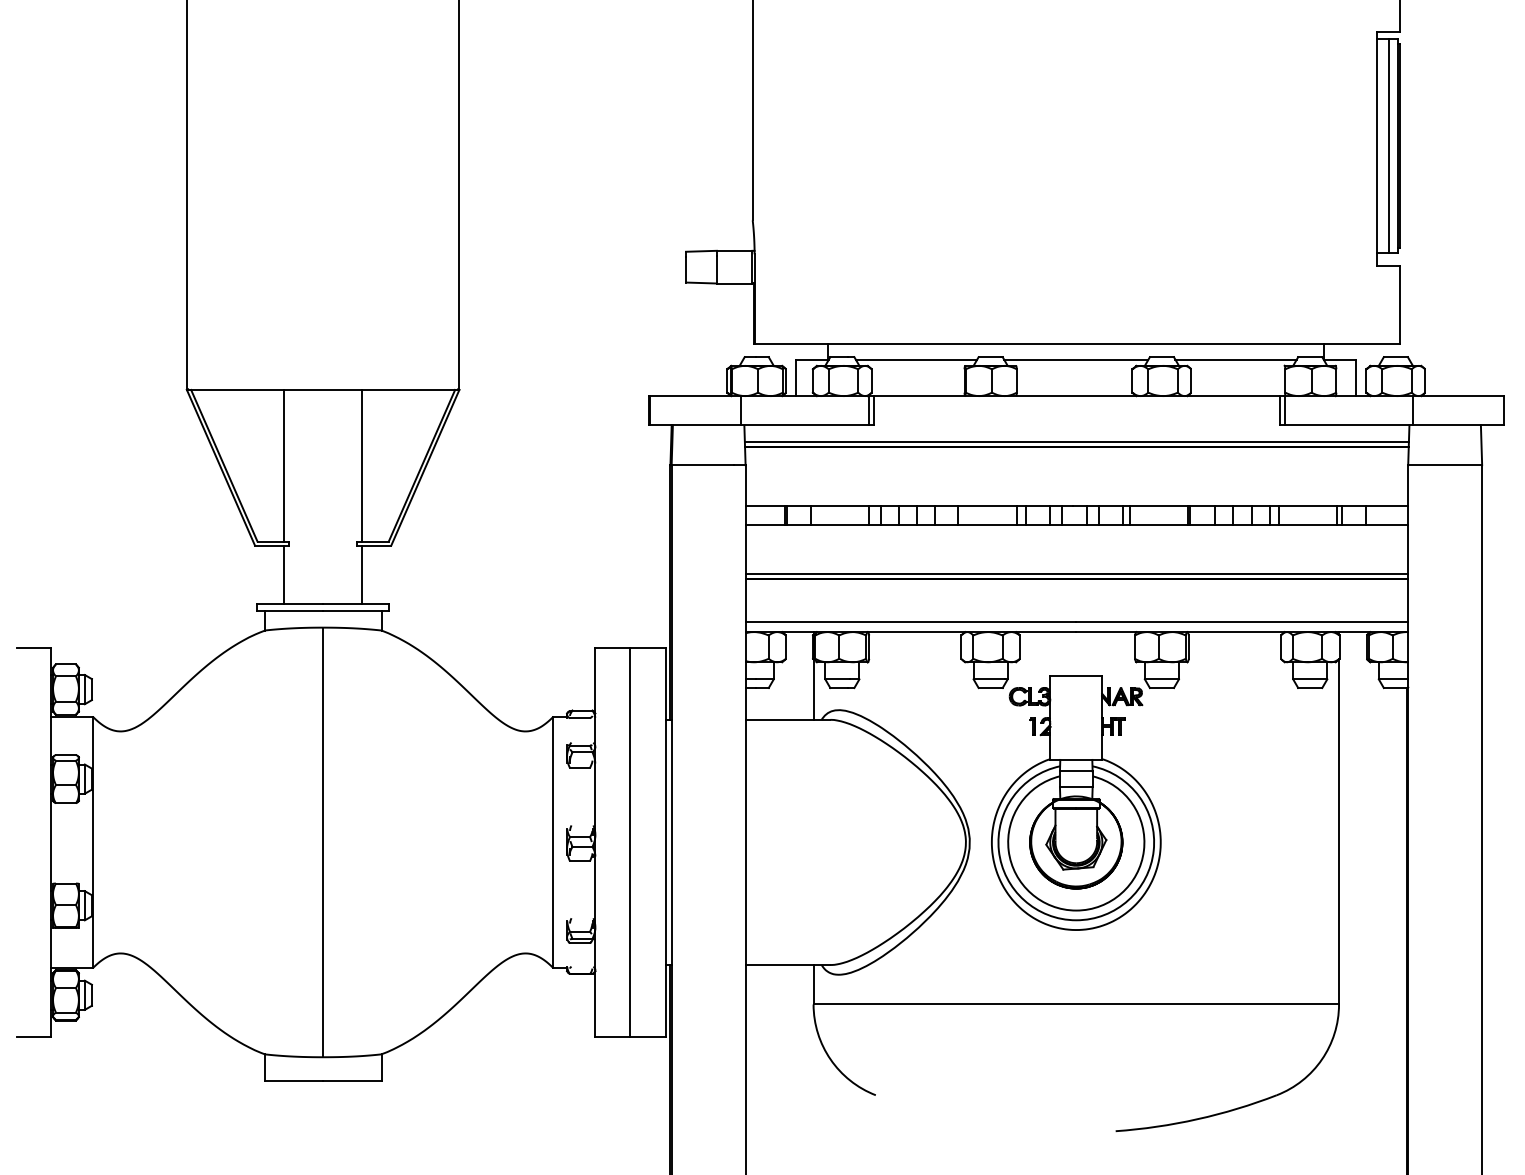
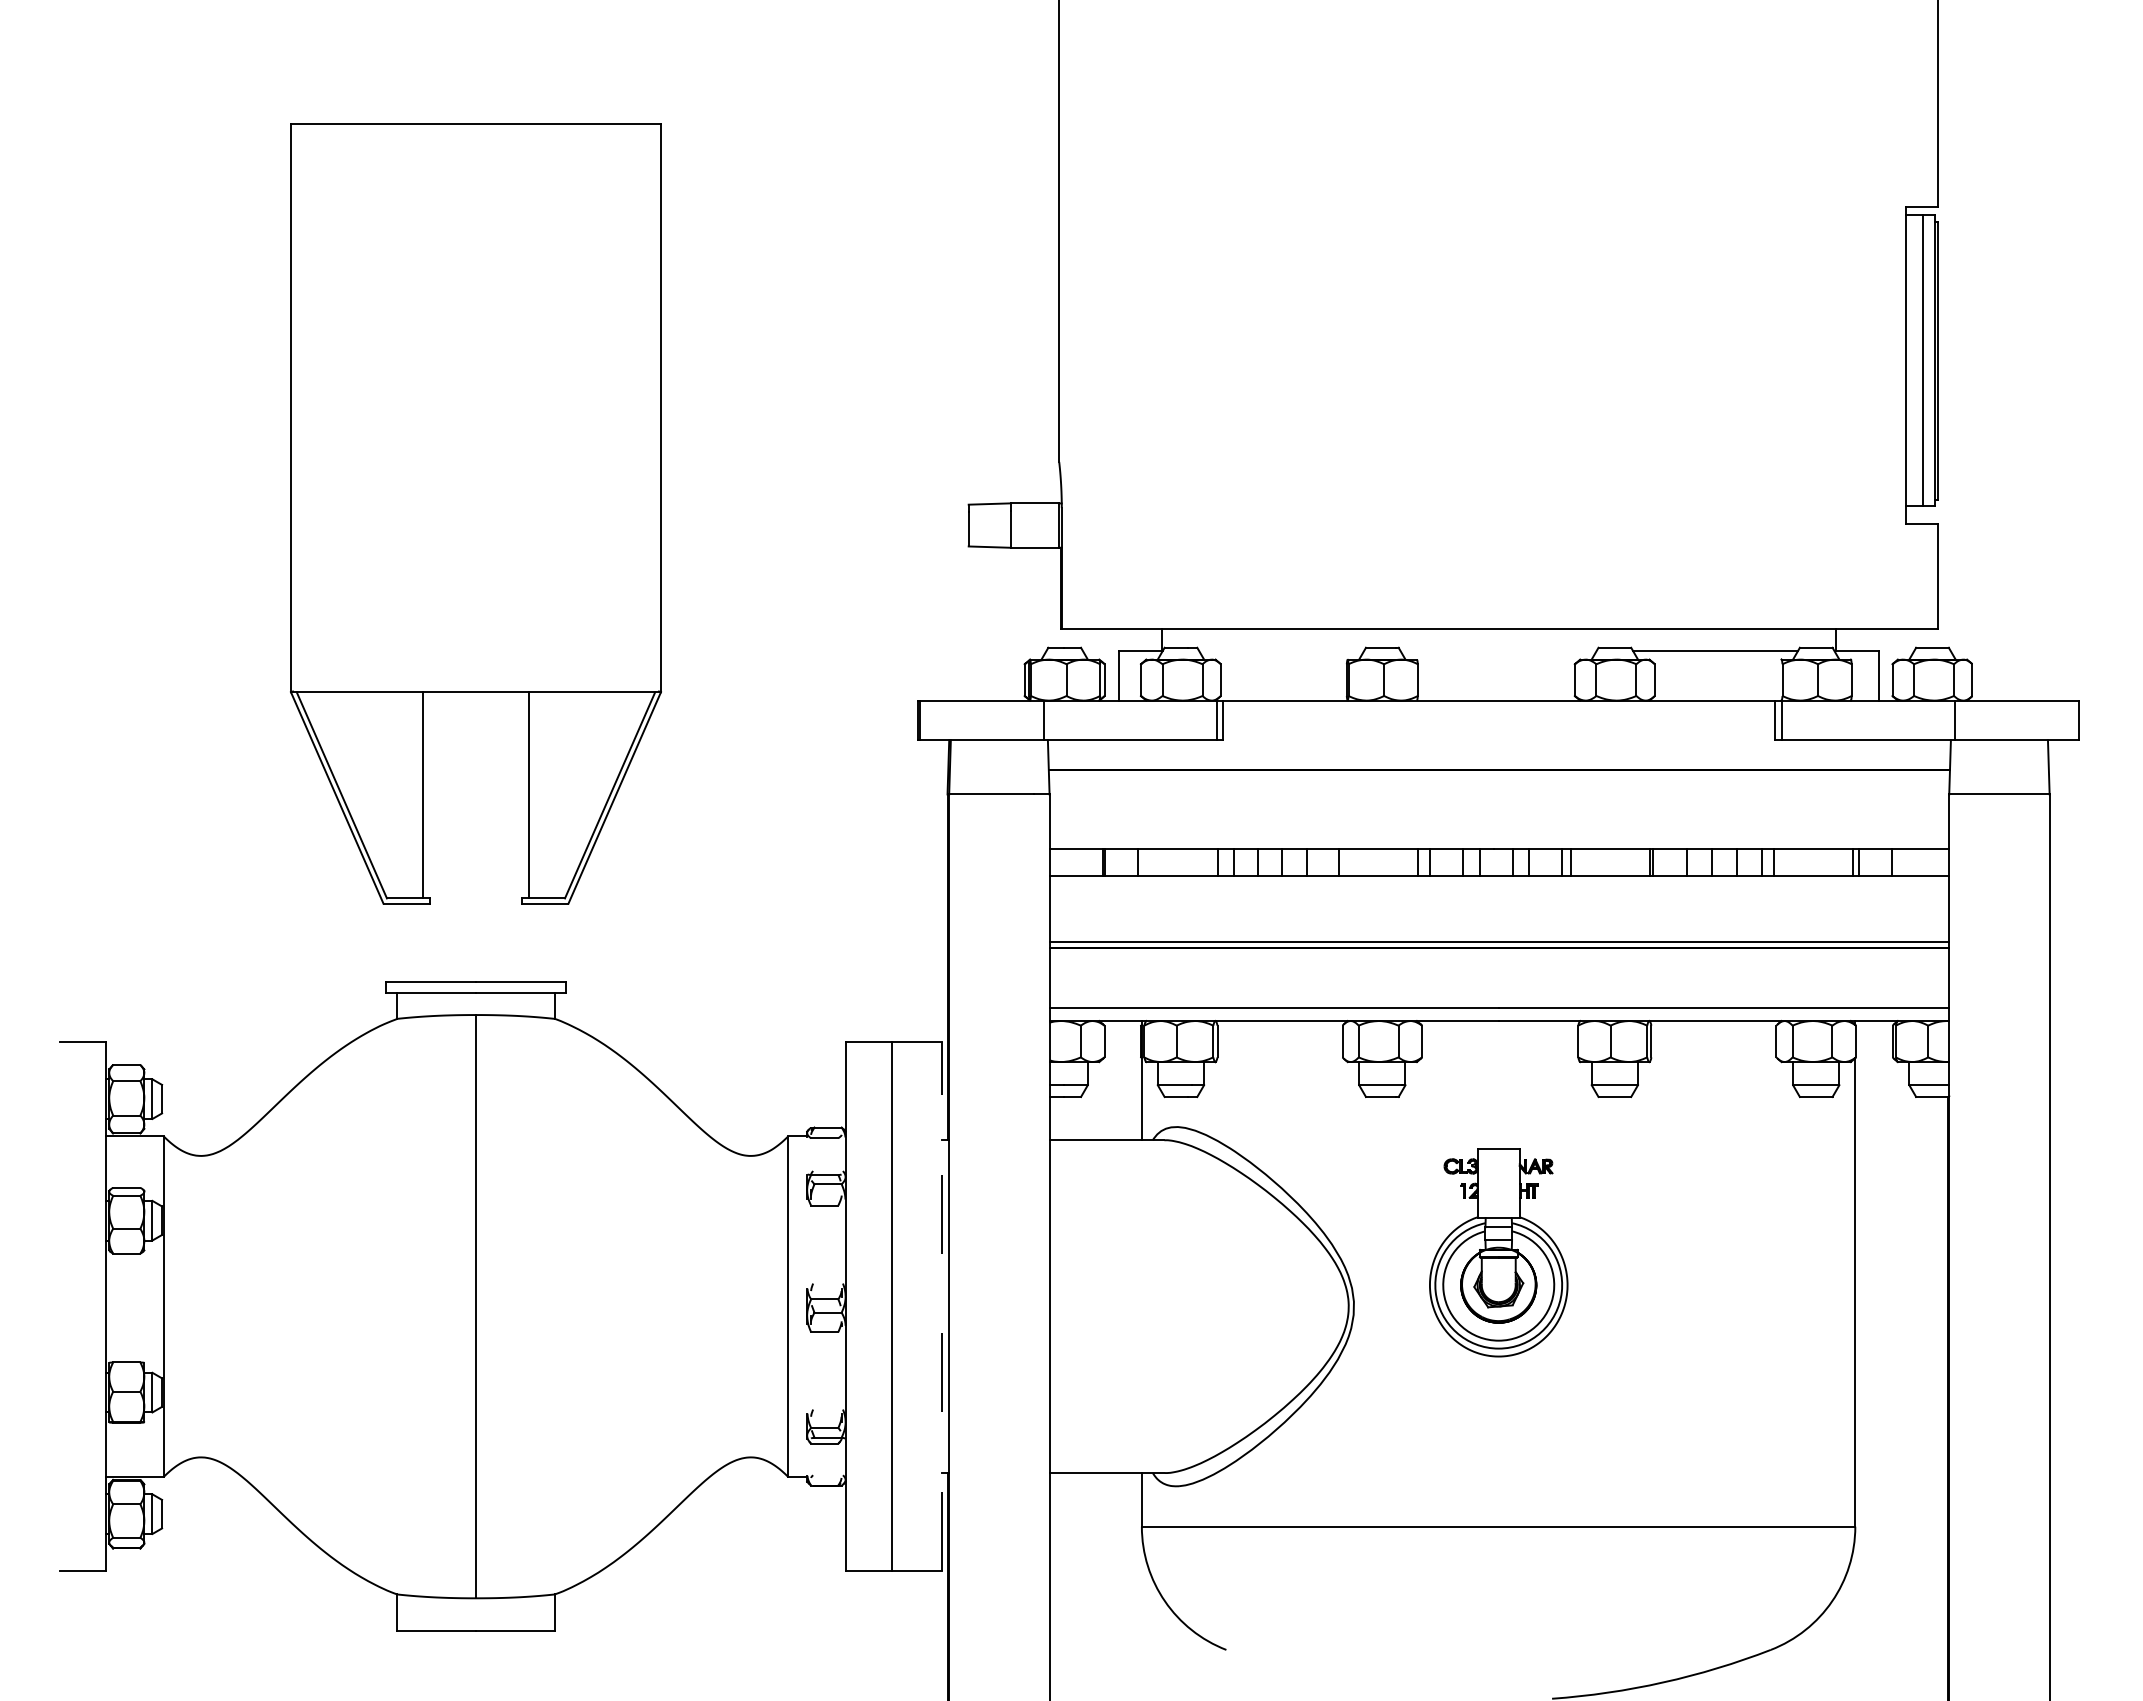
line: (916, 359) -> (1281, 651), removed
line: (1076, 359) -> (1498, 651), removed
line: (1076, 442) -> (1499, 763), removed
line: (284, 574) -> (423, 942), removed
line: (361, 574) -> (528, 942), removed
part: (1076, 802) -> (1498, 1252), size x0.6
line: (666, 842) -> (941, 1306), solid -> dashed

